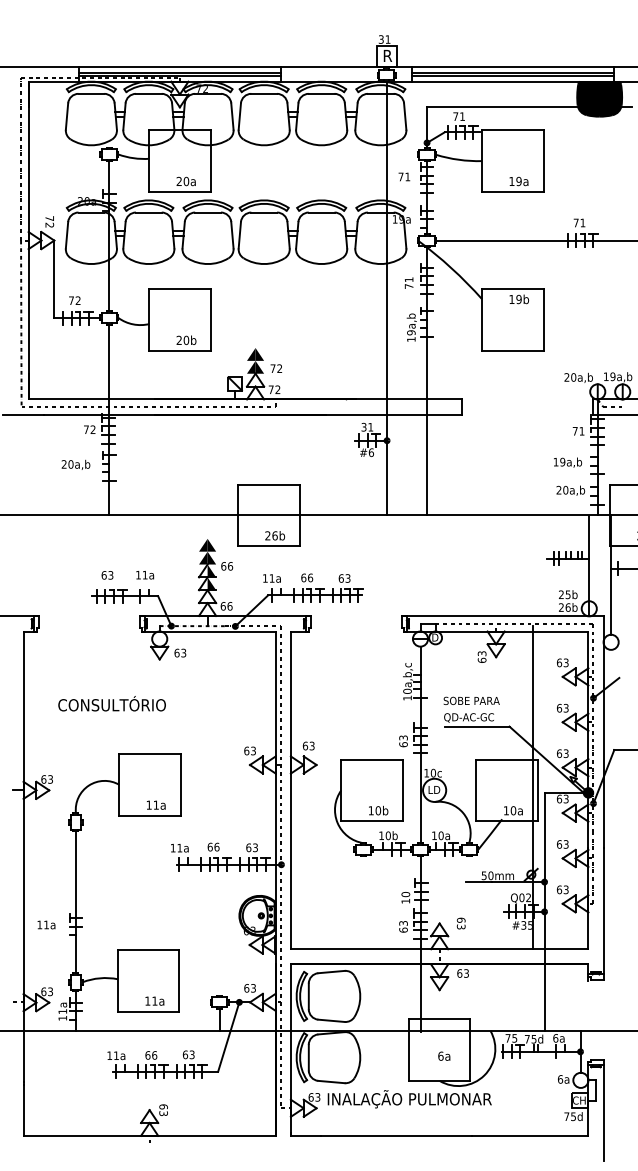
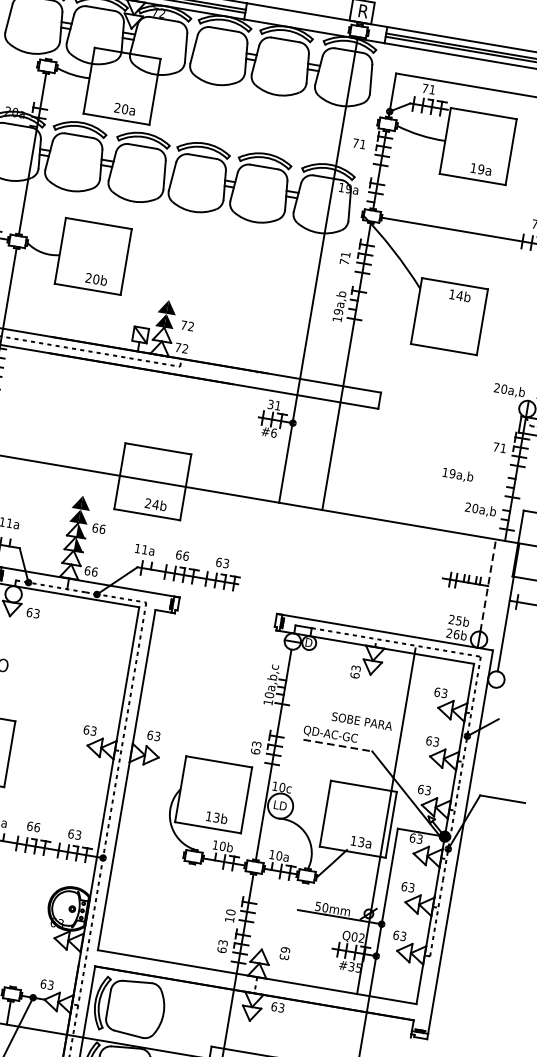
text: (518, 299) -> (459, 295), 19b -> 14b
text: (568, 462) -> (458, 475), moved
text: (274, 535) -> (155, 504), 26b -> 24b
line: (589, 558) -> (488, 585), solid -> dashed
text: (471, 700) -> (362, 720), moved
line: (477, 726) -> (338, 745), solid -> dashed
text: (378, 810) -> (216, 817), 10b -> 13b
text: (513, 810) -> (361, 841), 10a -> 13a

